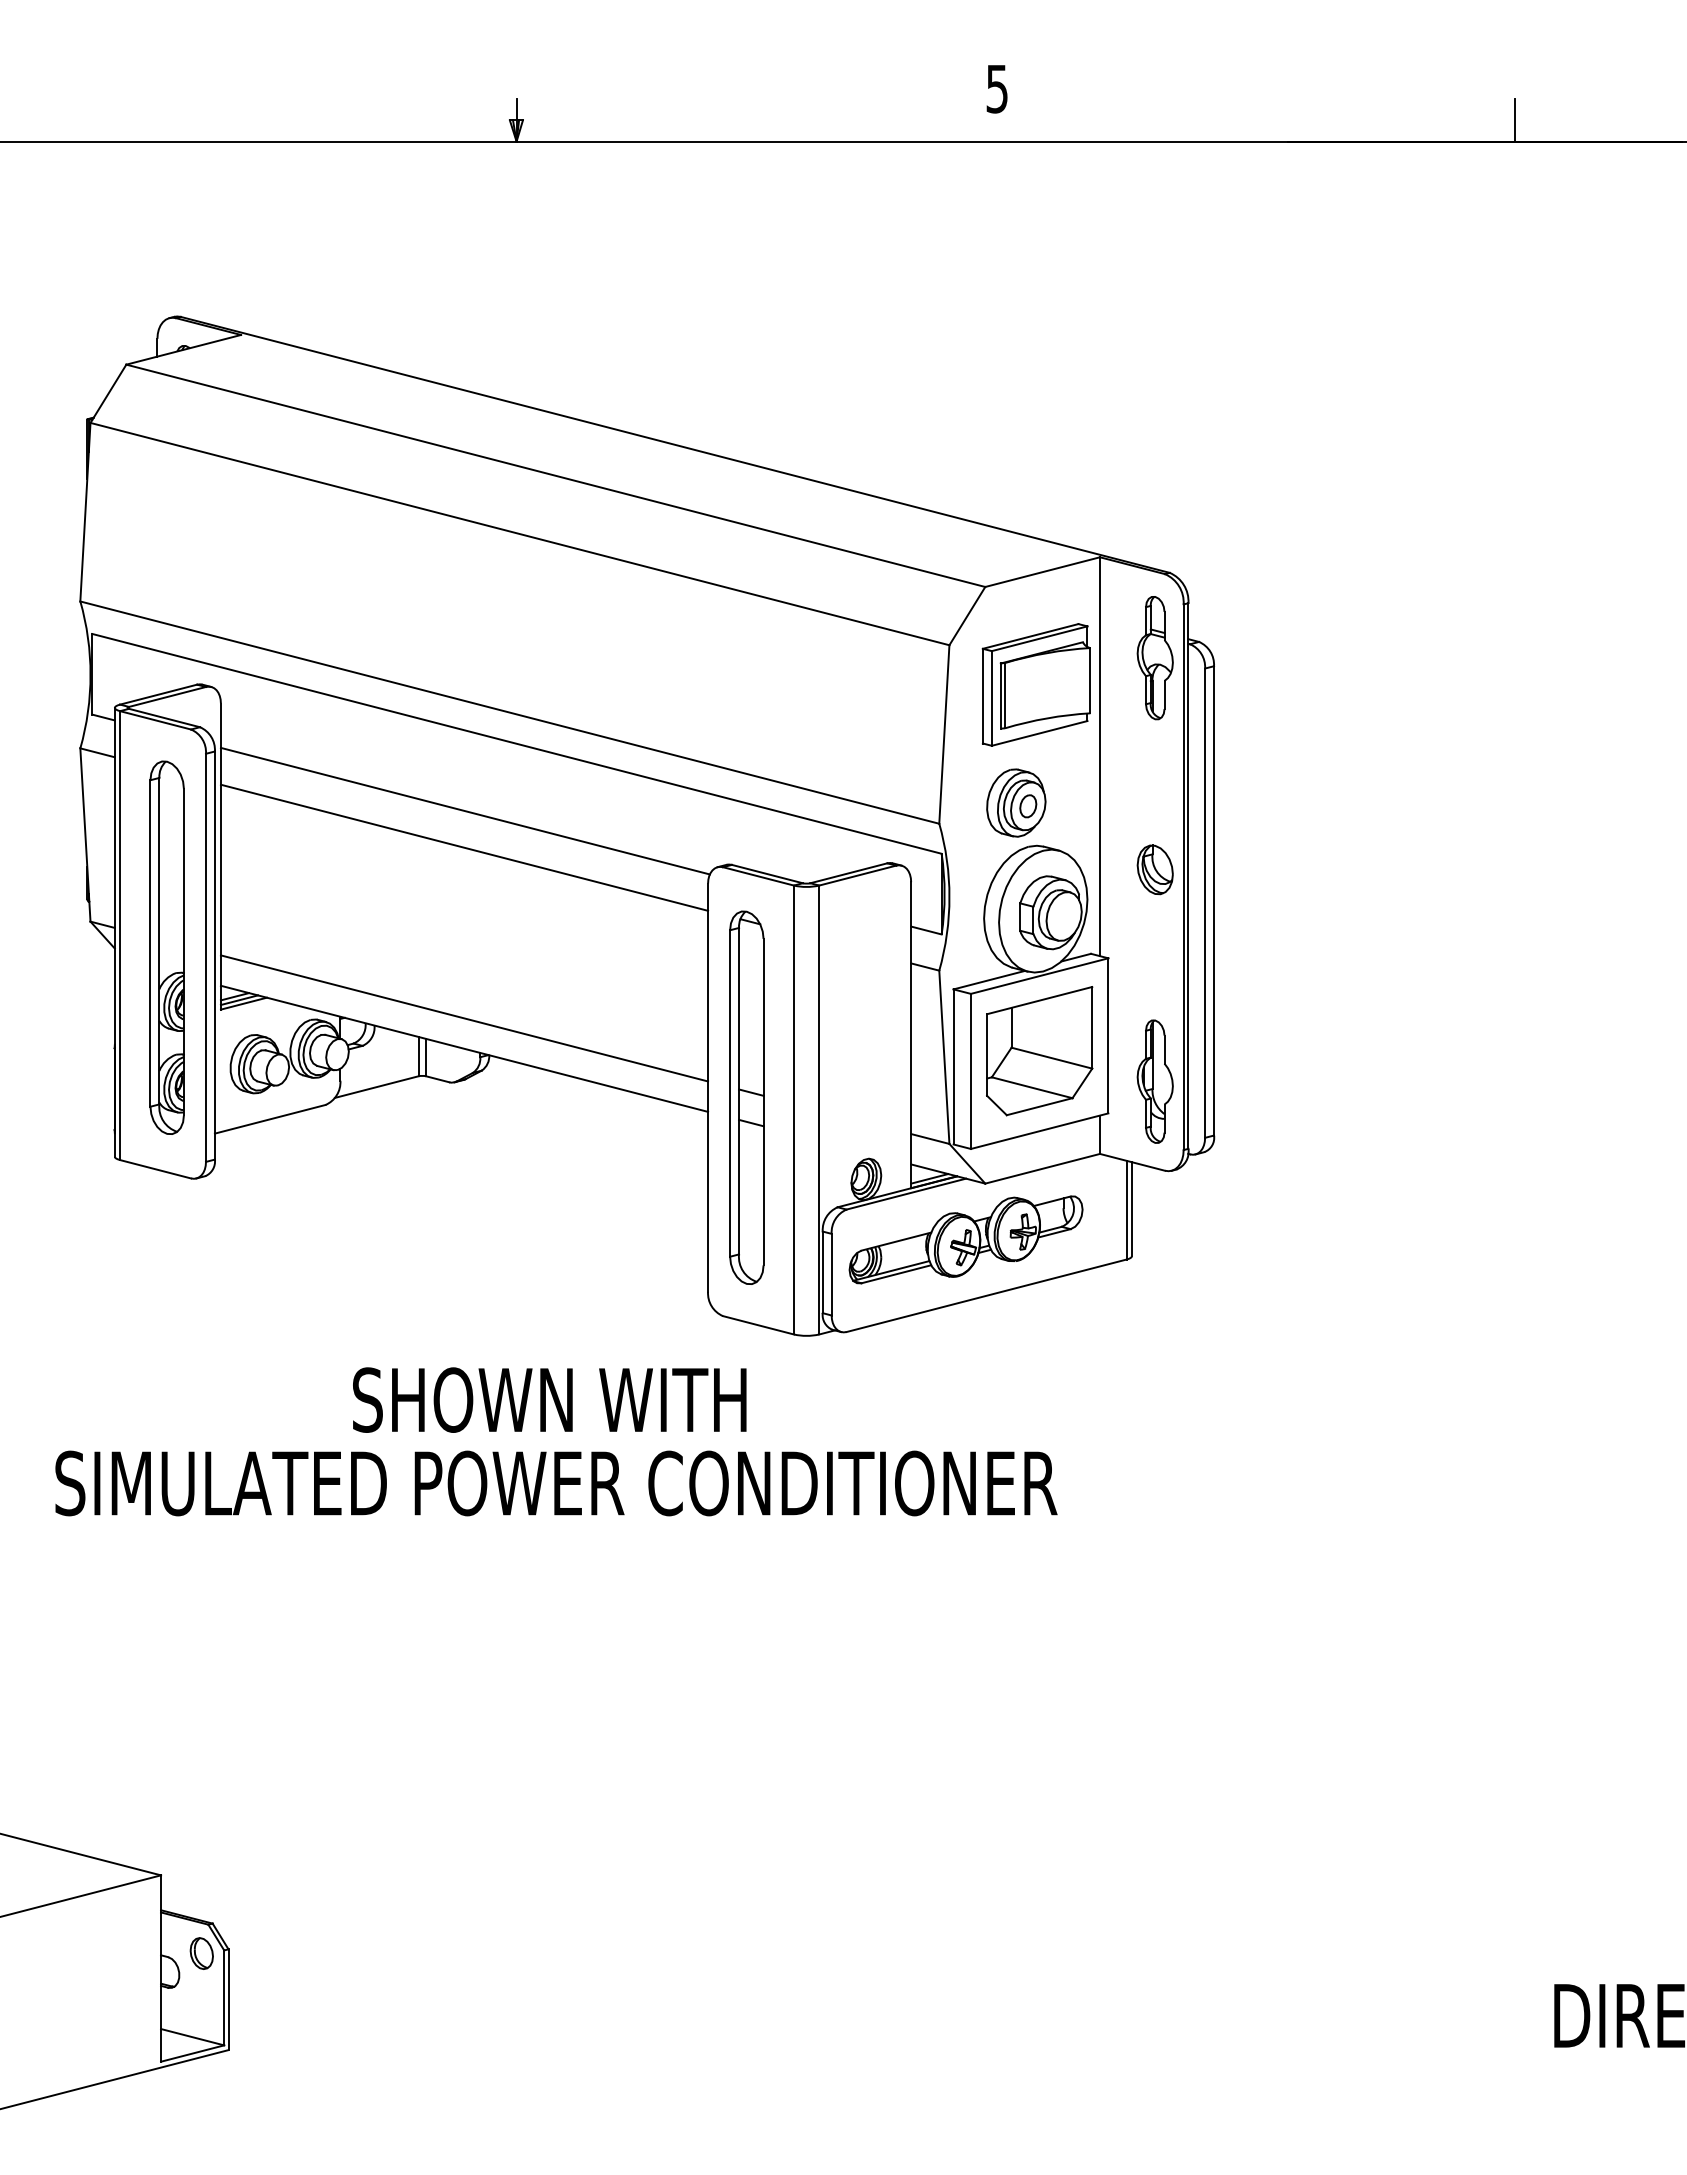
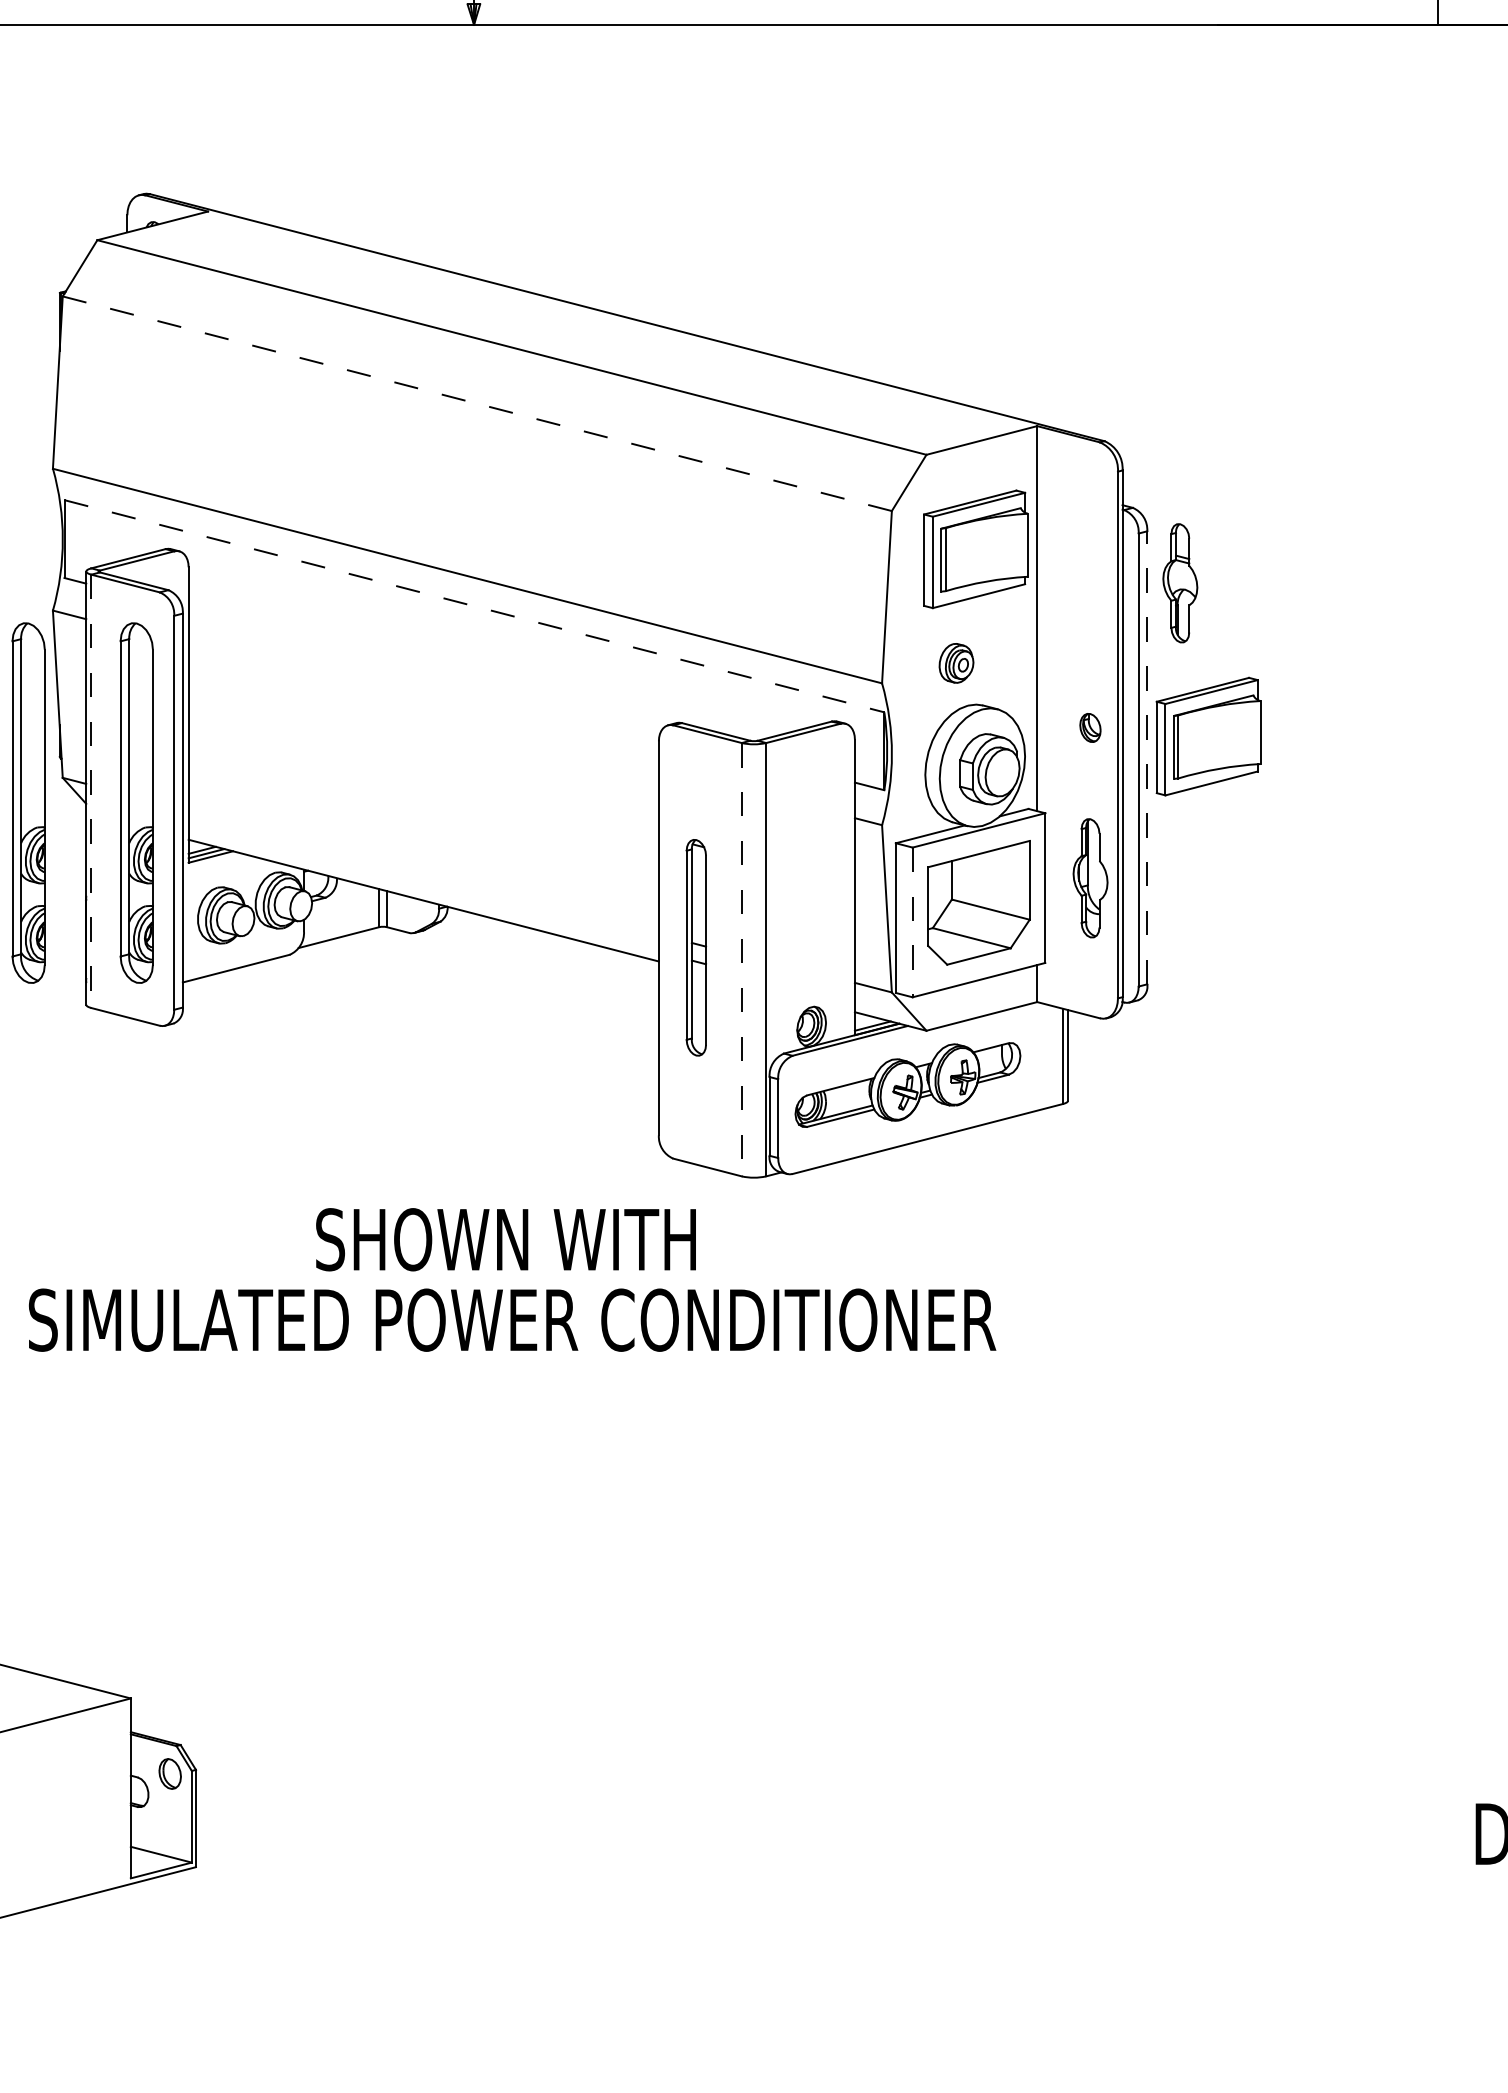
line: (519, 534) -> (476, 404), solid -> dashed
part: (1154, 658) -> (1179, 583), moved
line: (516, 743) -> (473, 605), solid -> dashed
part: (1016, 802) -> (956, 662), size x0.6
line: (464, 810) -> (423, 670), removed
line: (464, 847) -> (423, 706), removed
part: (1154, 869) -> (1089, 727), size x0.6
part: (1276, 878) -> (1207, 736), added
line: (1214, 900) -> (1147, 757), solid -> dashed
line: (120, 936) -> (91, 792), solid -> dashed
part: (54, 947) -> (27, 802), added
line: (464, 1018) -> (423, 871), removed
line: (970, 1071) -> (912, 922), solid -> dashed
part: (1154, 1081) -> (1089, 878), moved
part: (746, 1097) -> (695, 947), size x0.6
line: (793, 1110) -> (741, 960), solid -> dashed

